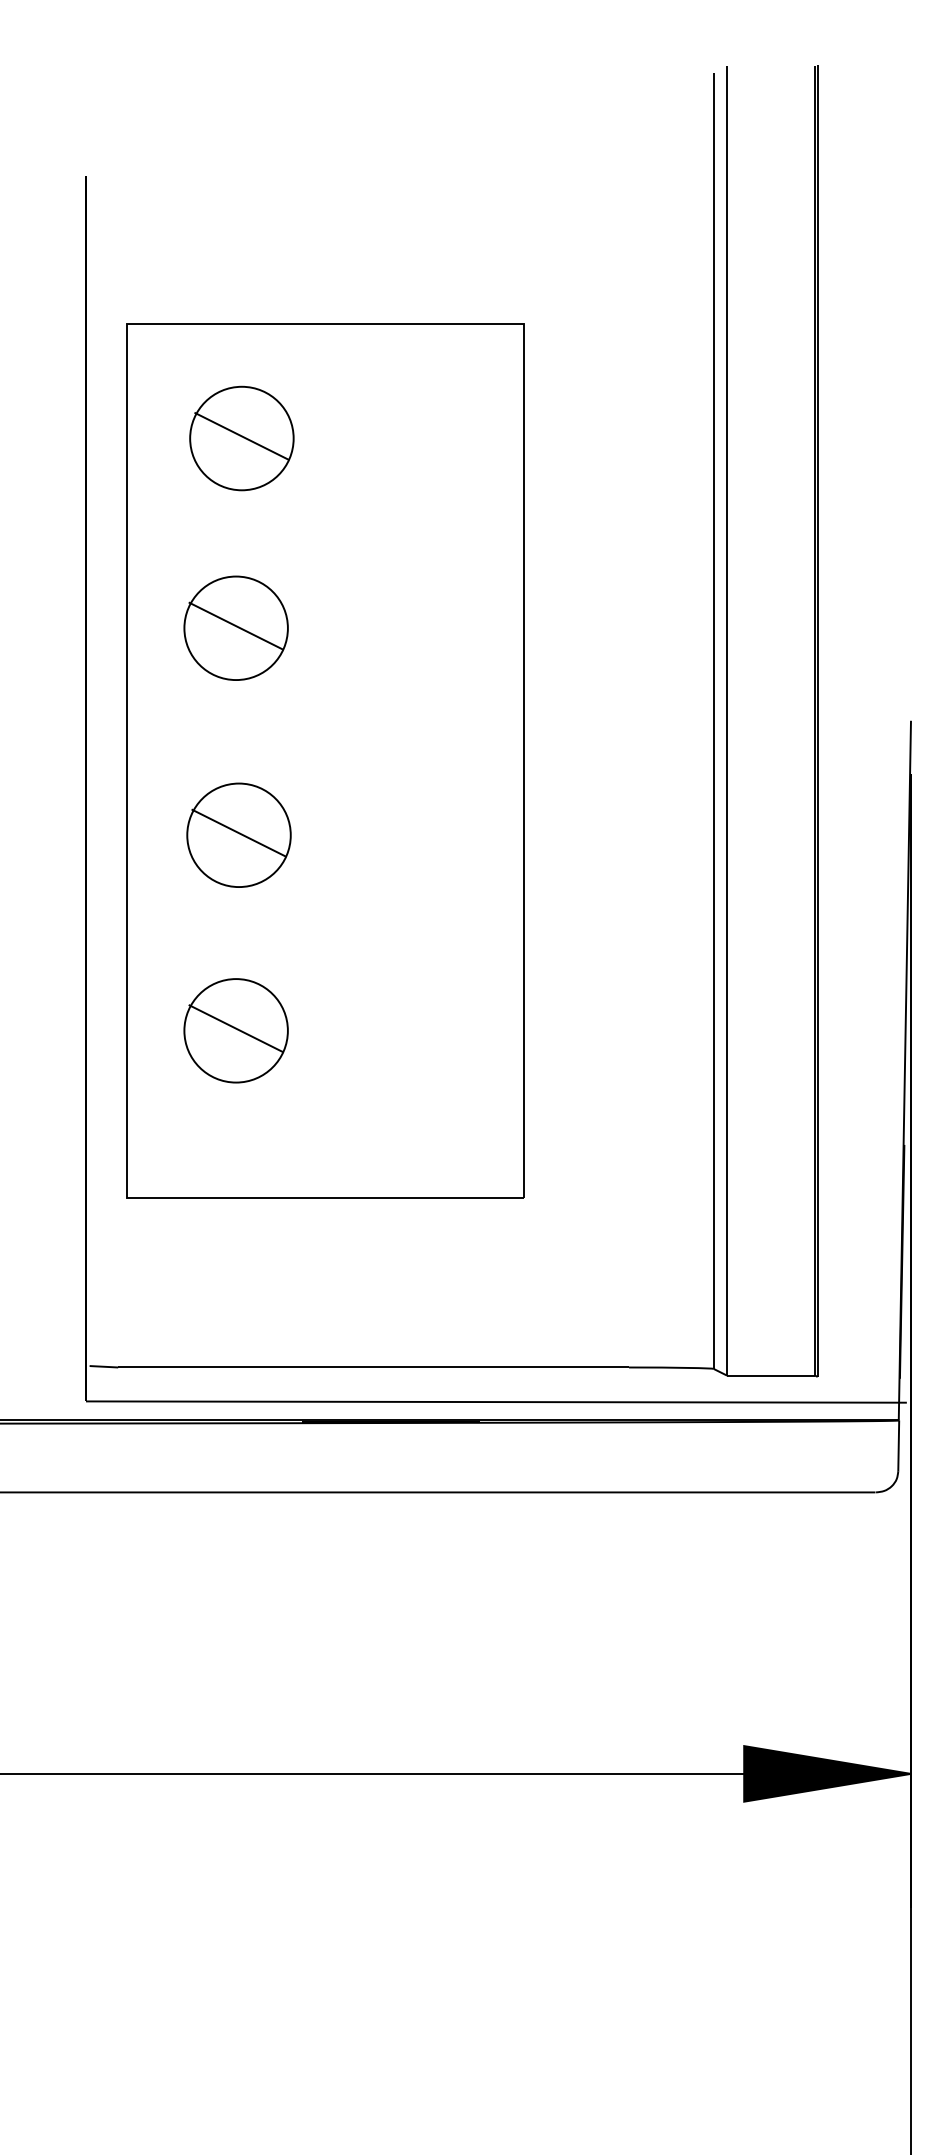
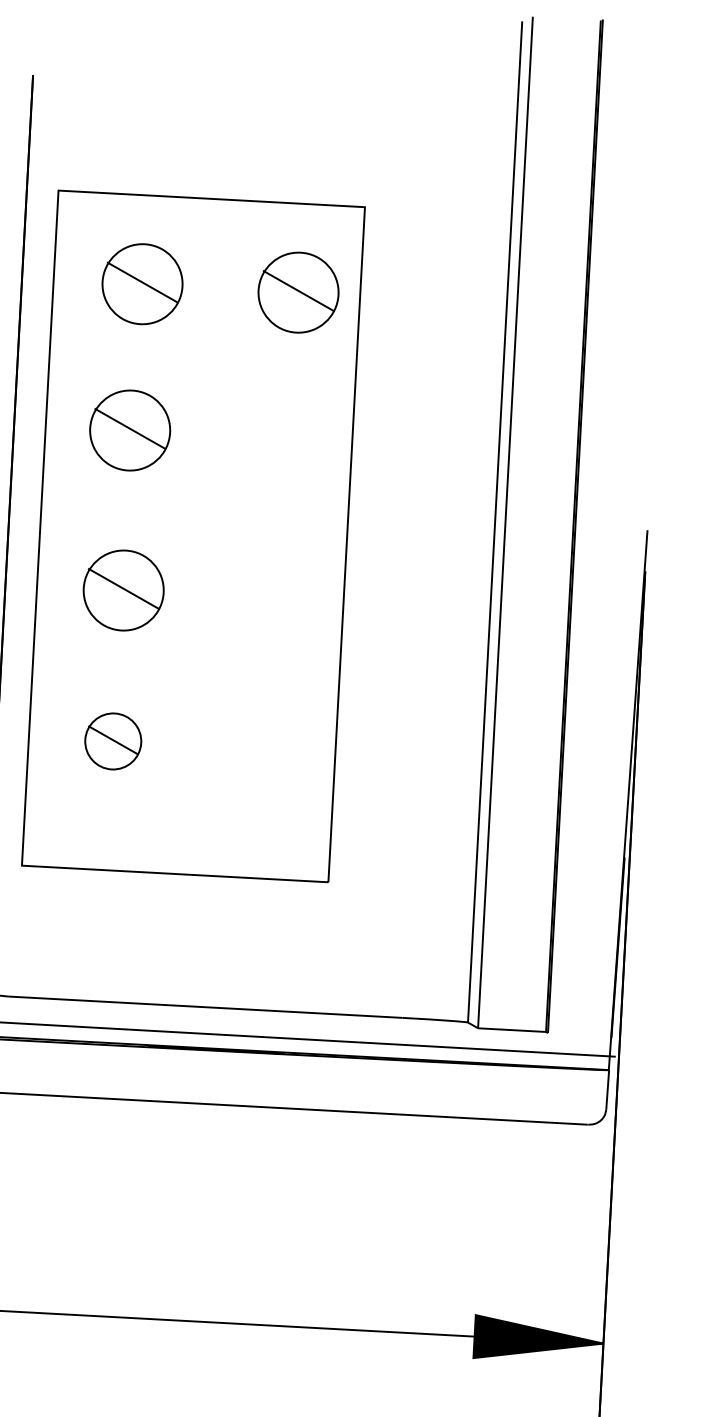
part: (443, 438) -> (298, 292), added
part: (235, 1030) -> (112, 741), size x0.7

